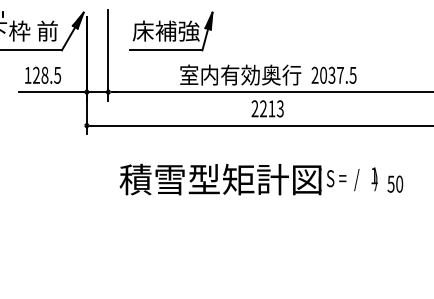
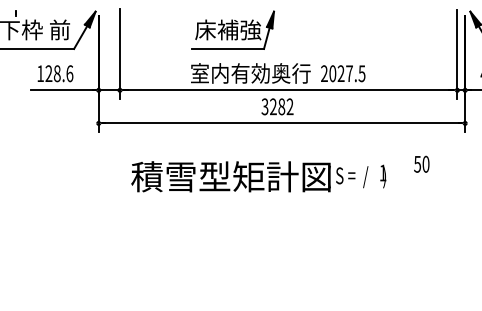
part: (170, 30) -> (232, 29), moved
text: (57, 75) -> (69, 73), 128.5 -> 128.6
text: (331, 75) -> (340, 73), 2037.5 -> 2027.5
text: (267, 108) -> (277, 106), 2213 -> 3282
text: (395, 183) -> (421, 163), moved

